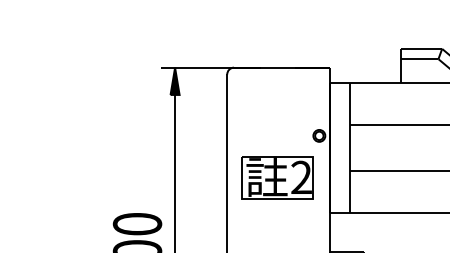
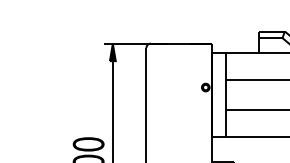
part: (277, 177) -> (178, 114), removed

